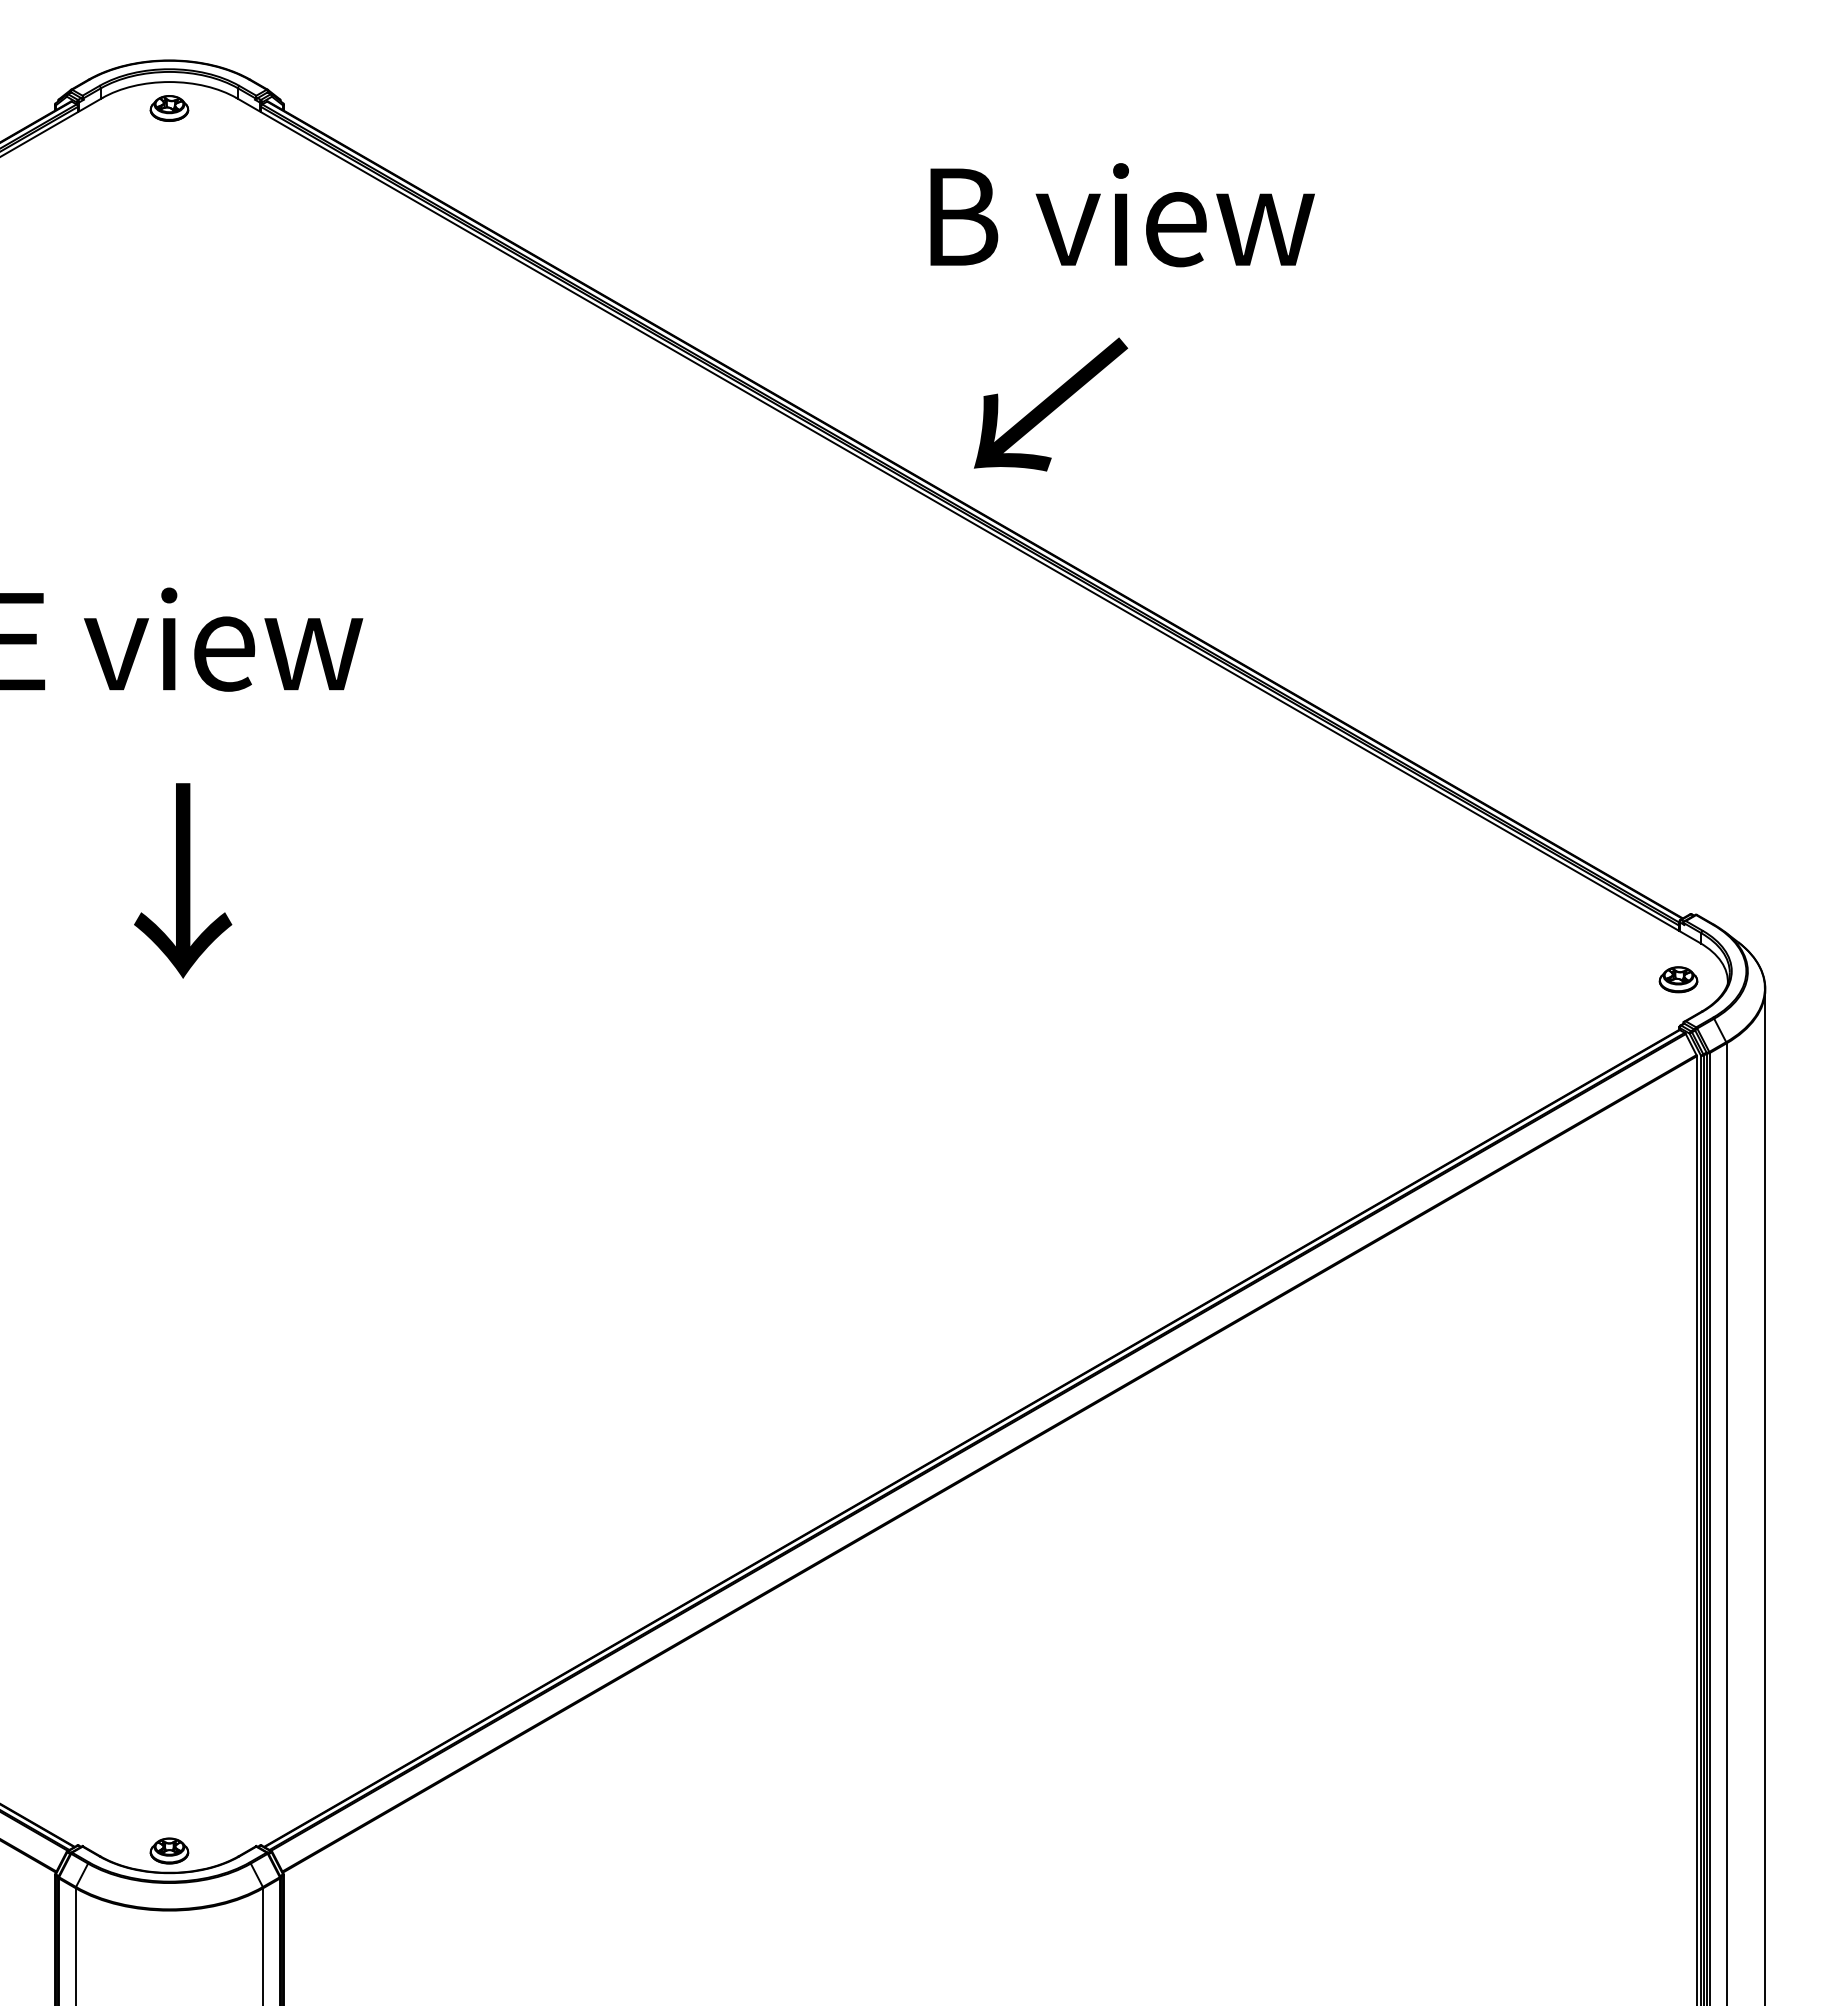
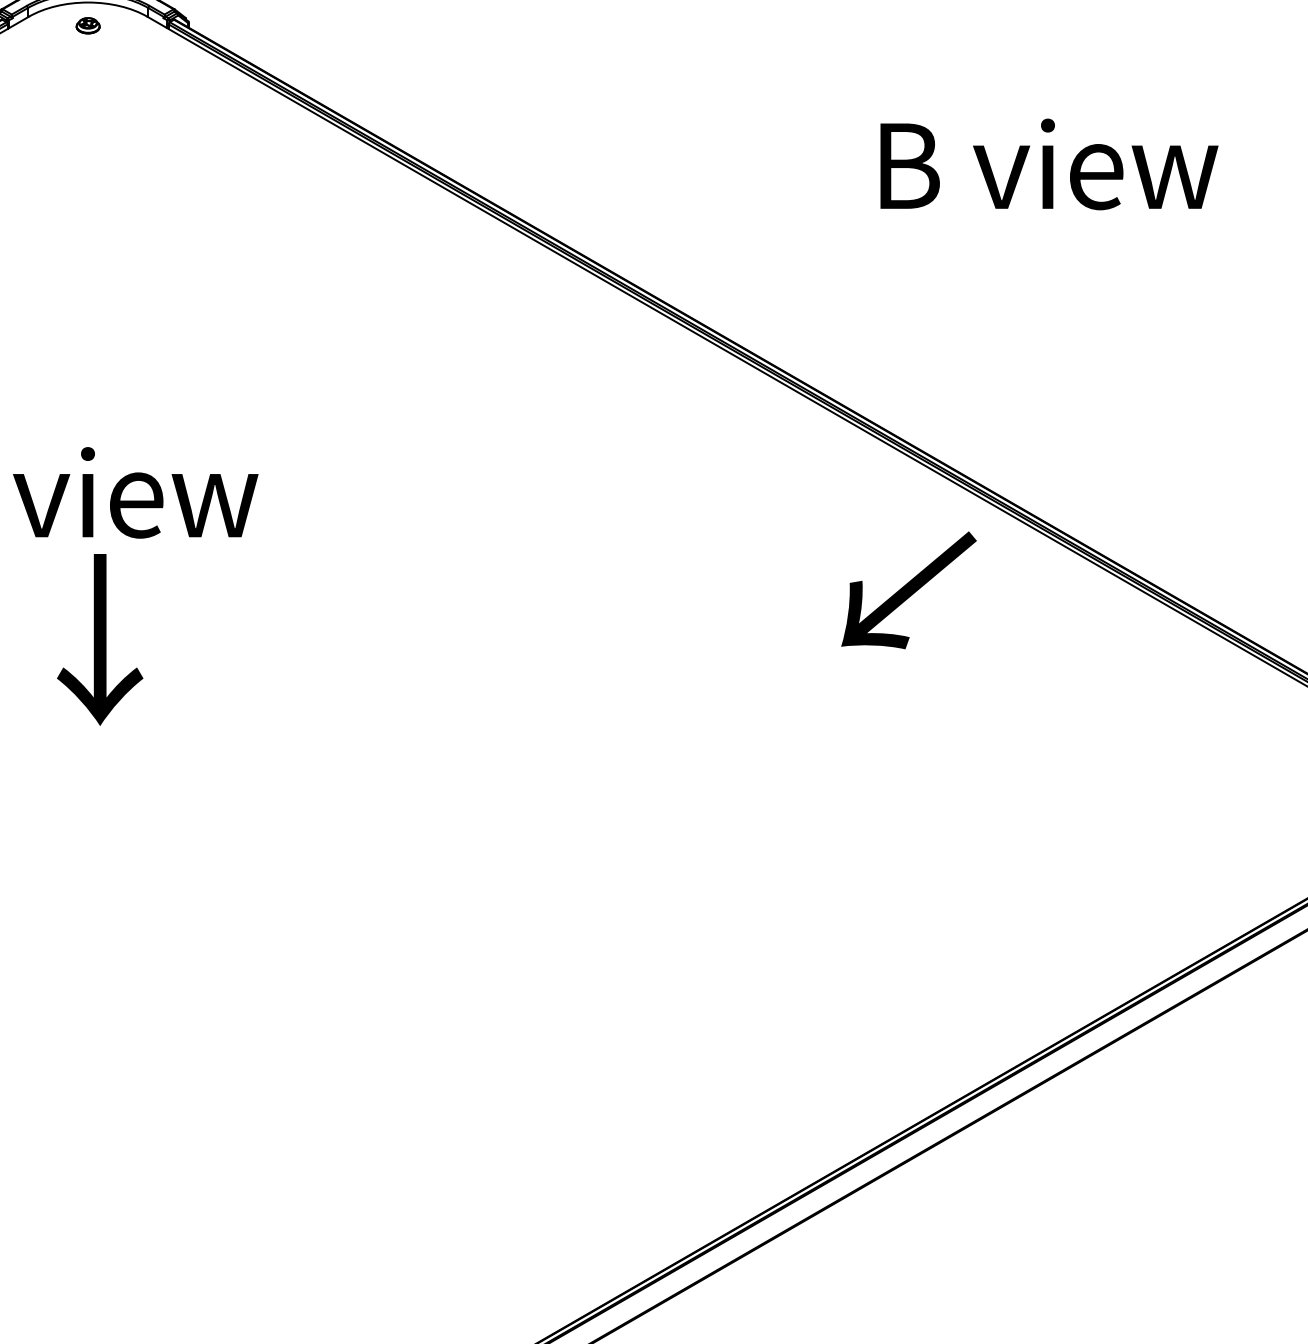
part: (169, 108) -> (88, 25), size x0.7
text: (1122, 215) -> (1049, 164), moved
text: (1051, 404) -> (909, 590), moved
text: (183, 880) -> (100, 639), moved

